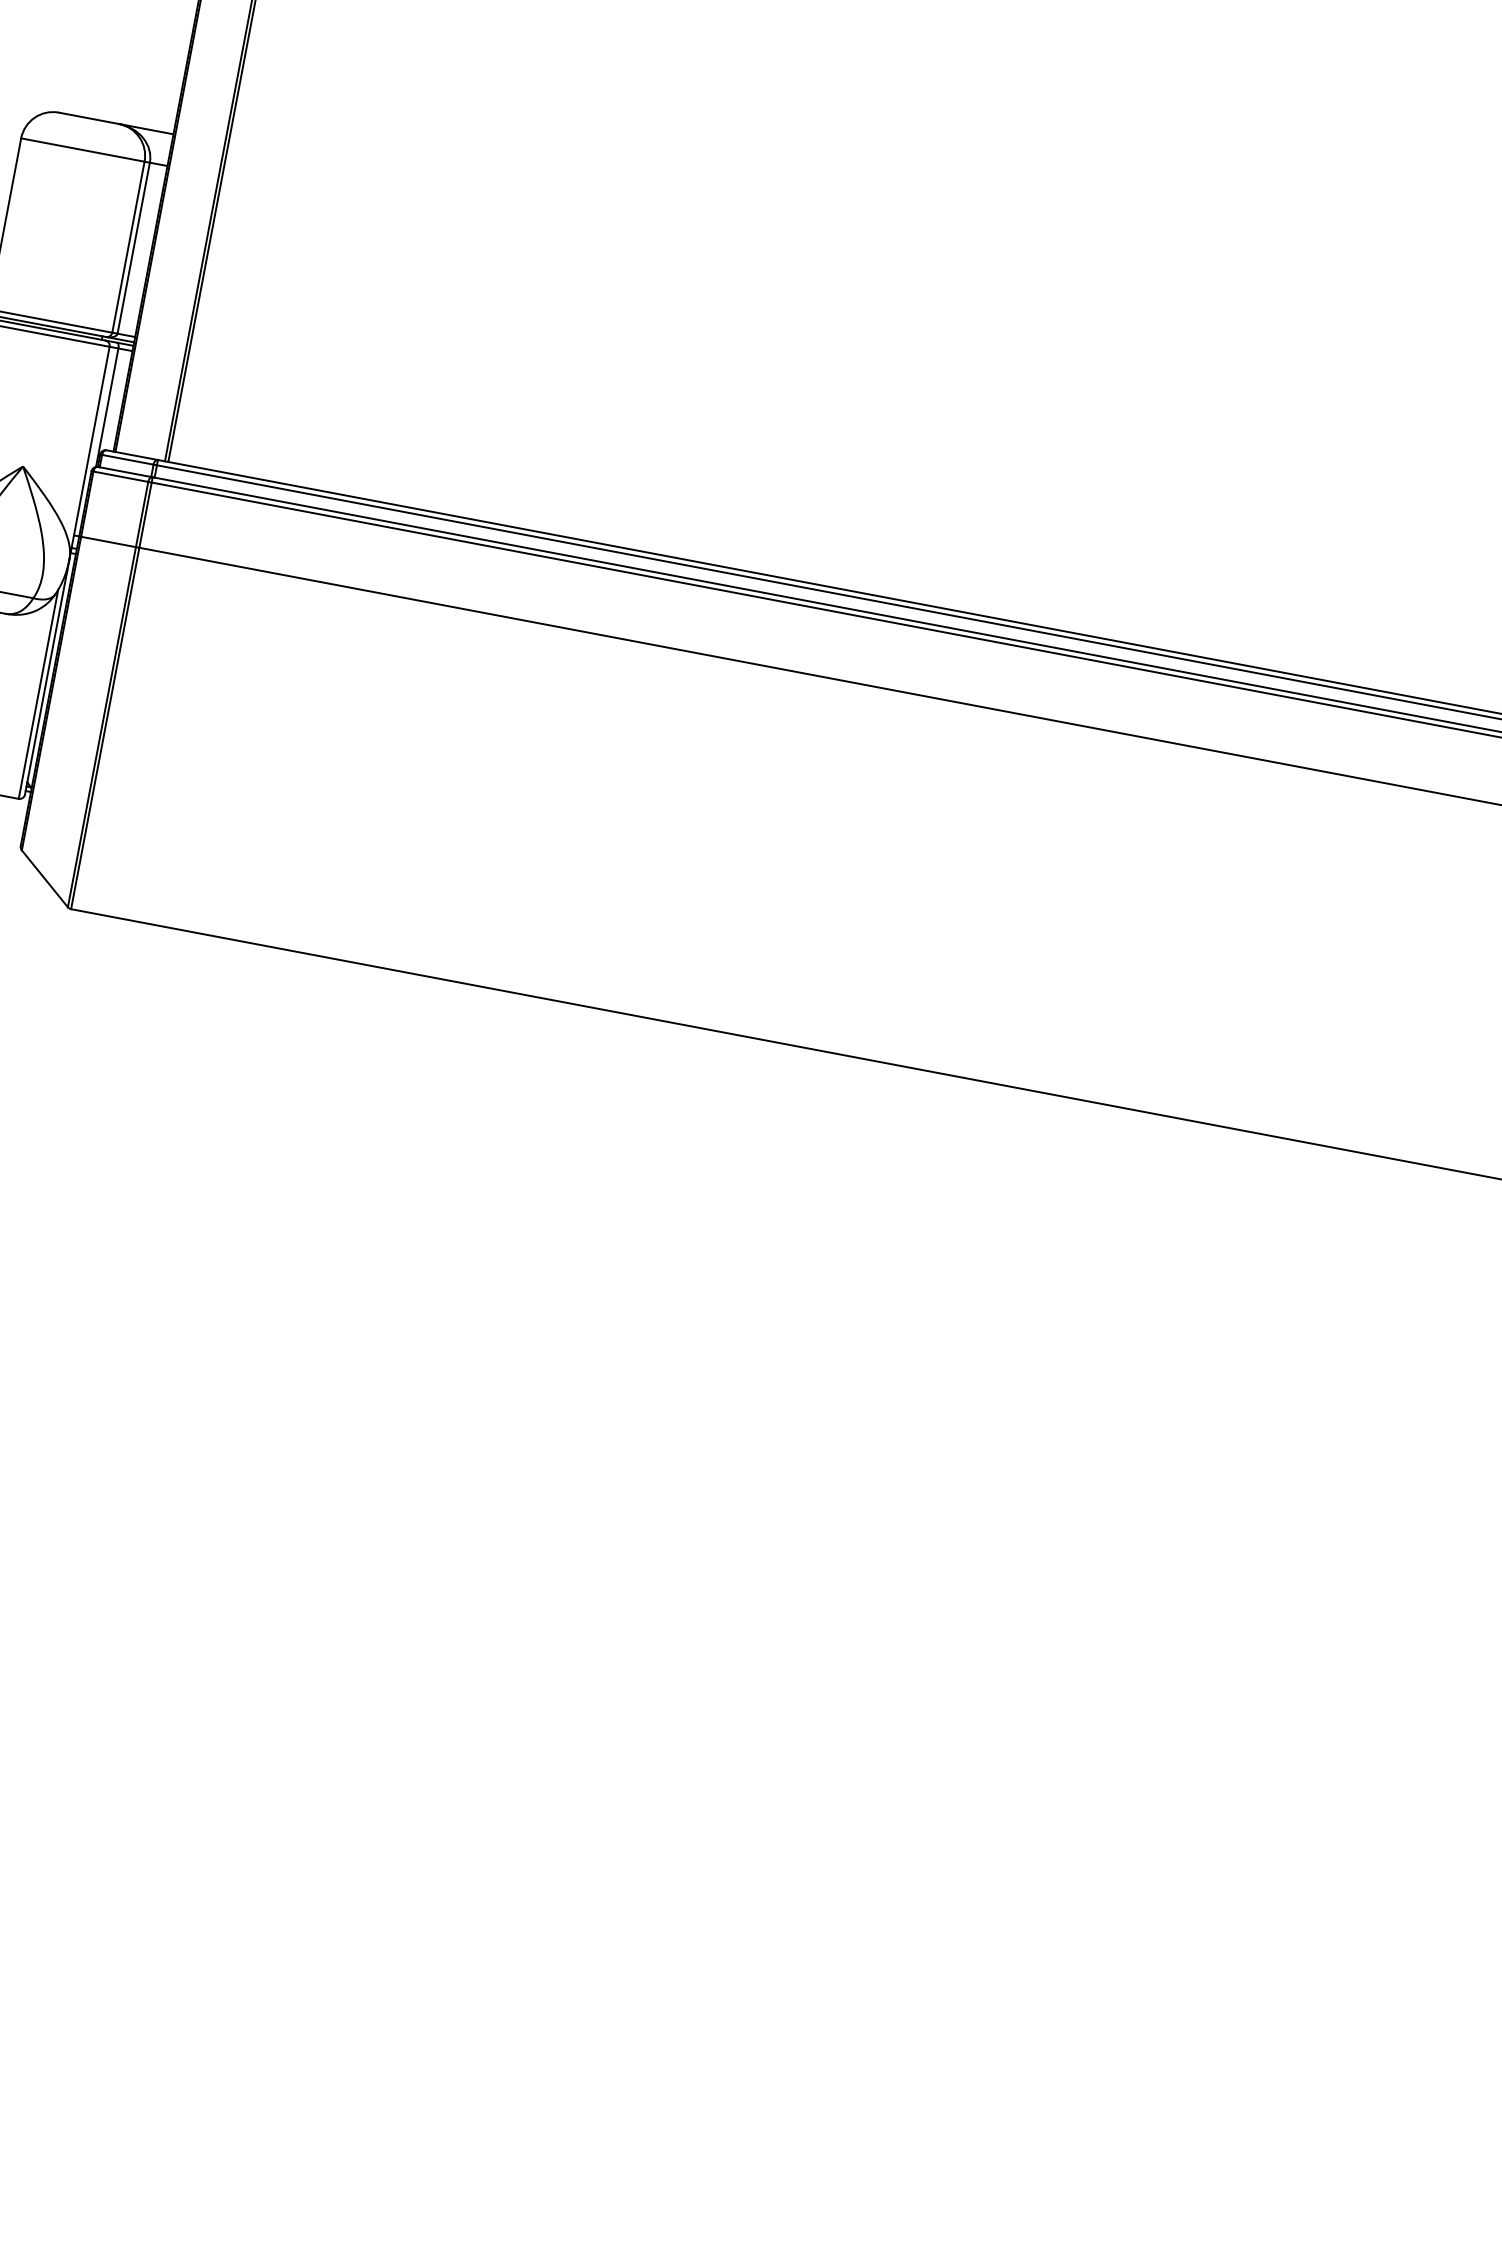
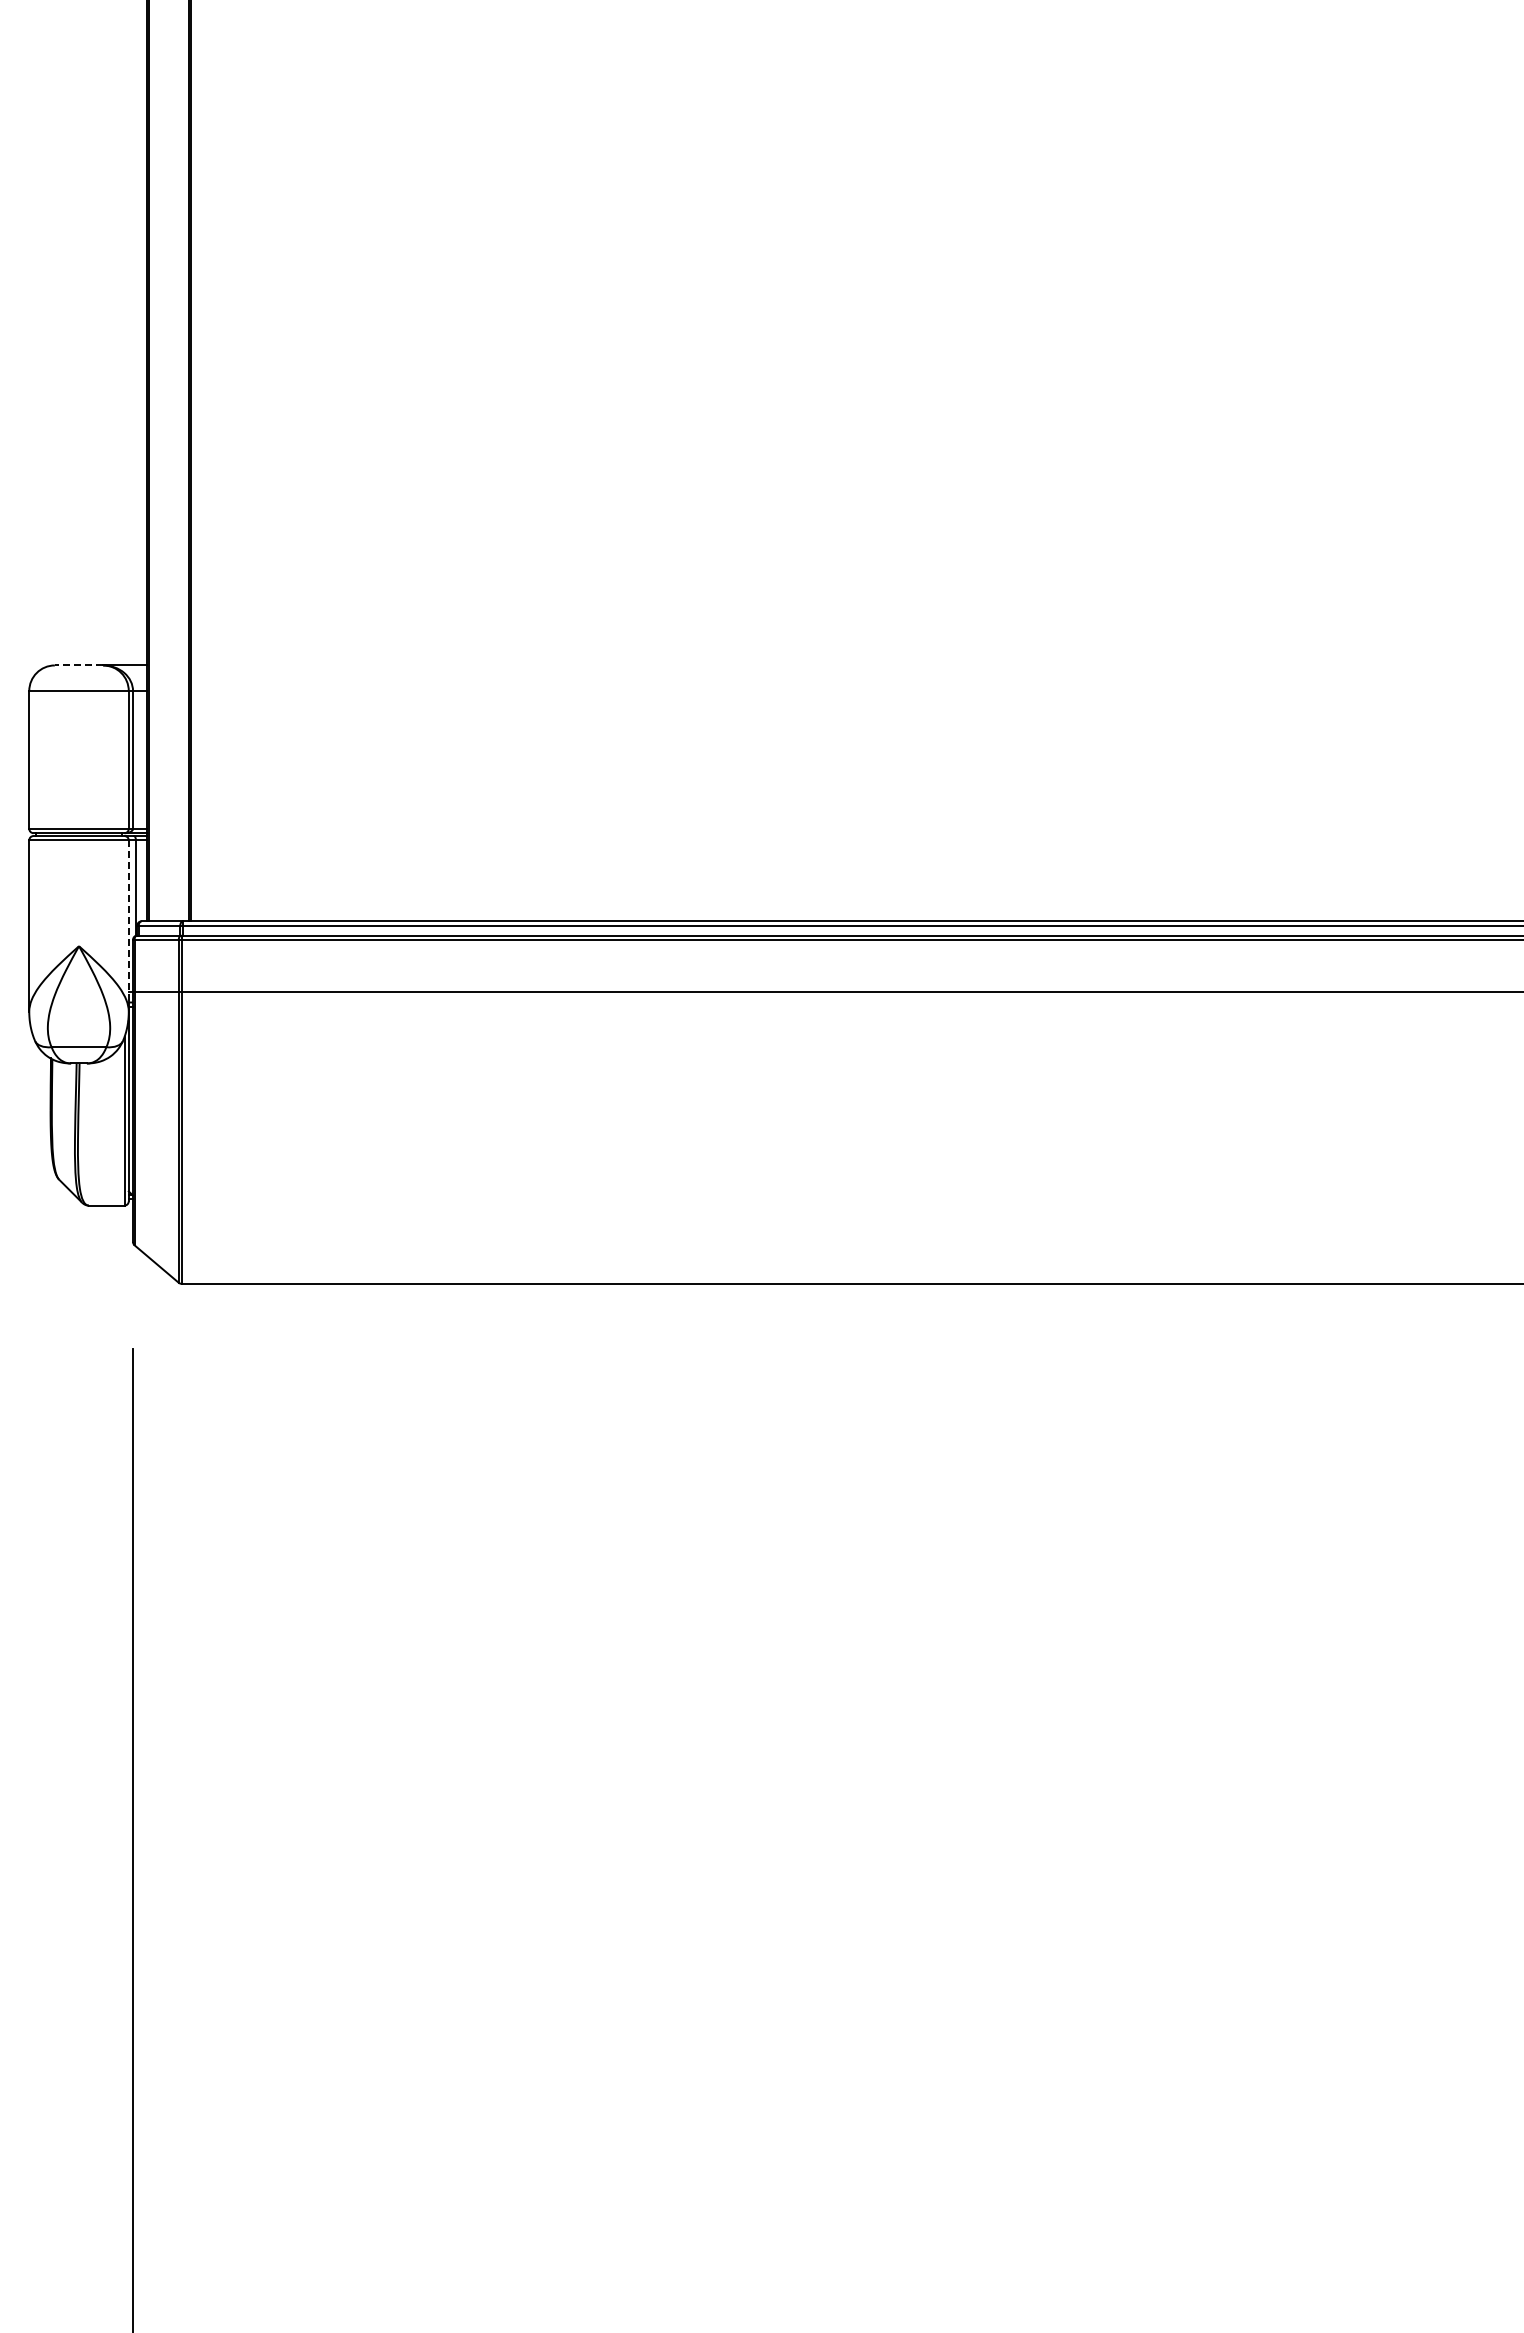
line: (88, 118) -> (78, 665), solid -> dashed
line: (90, 447) -> (128, 921), solid -> dashed

